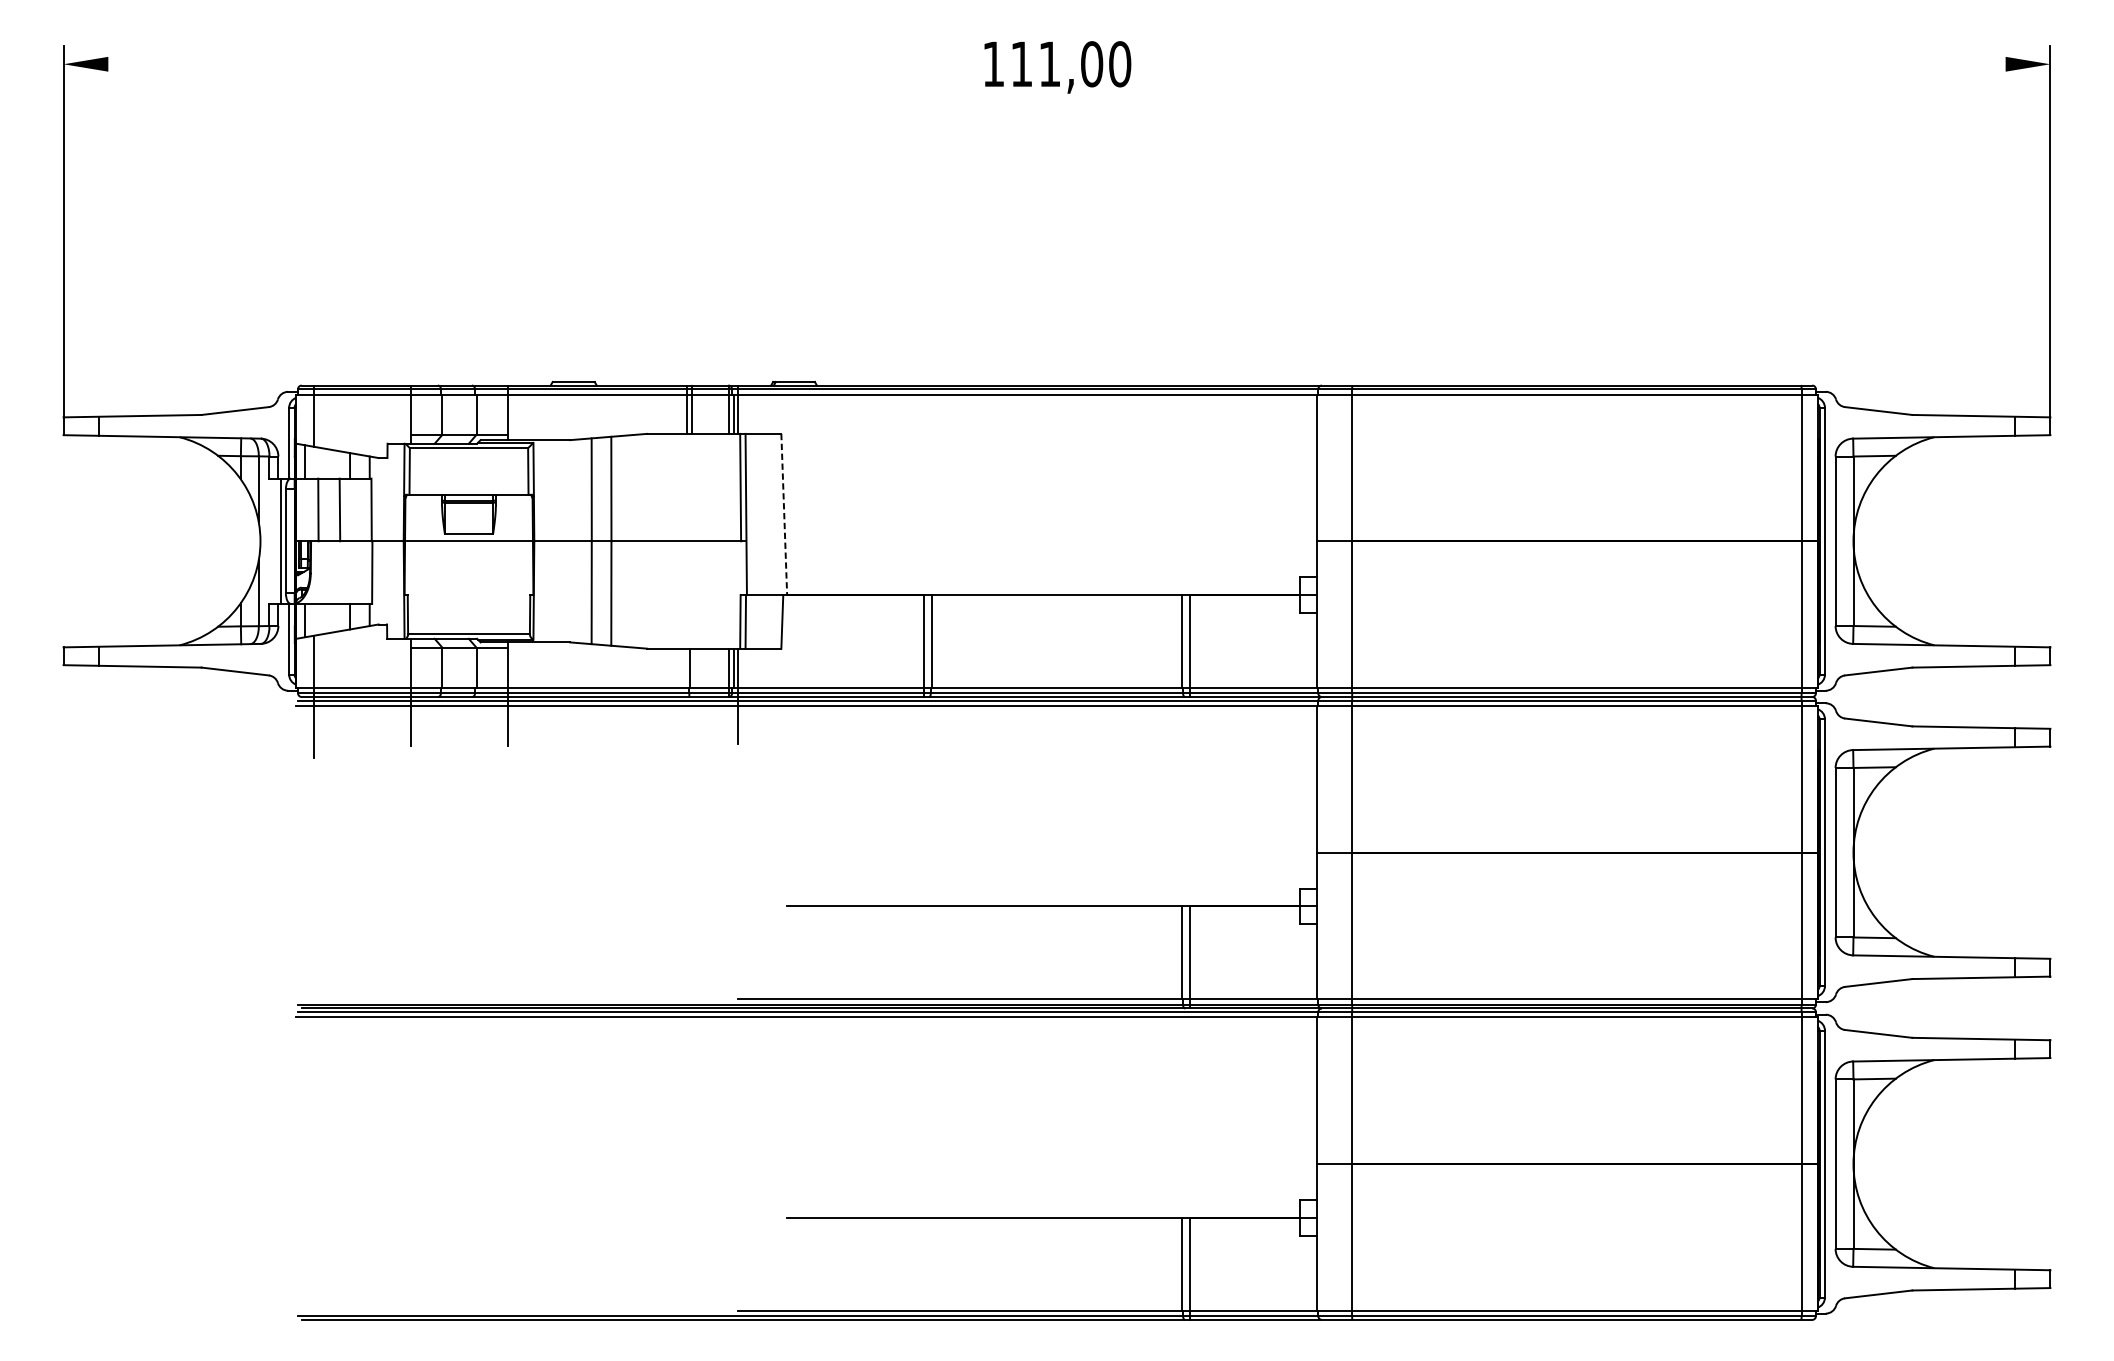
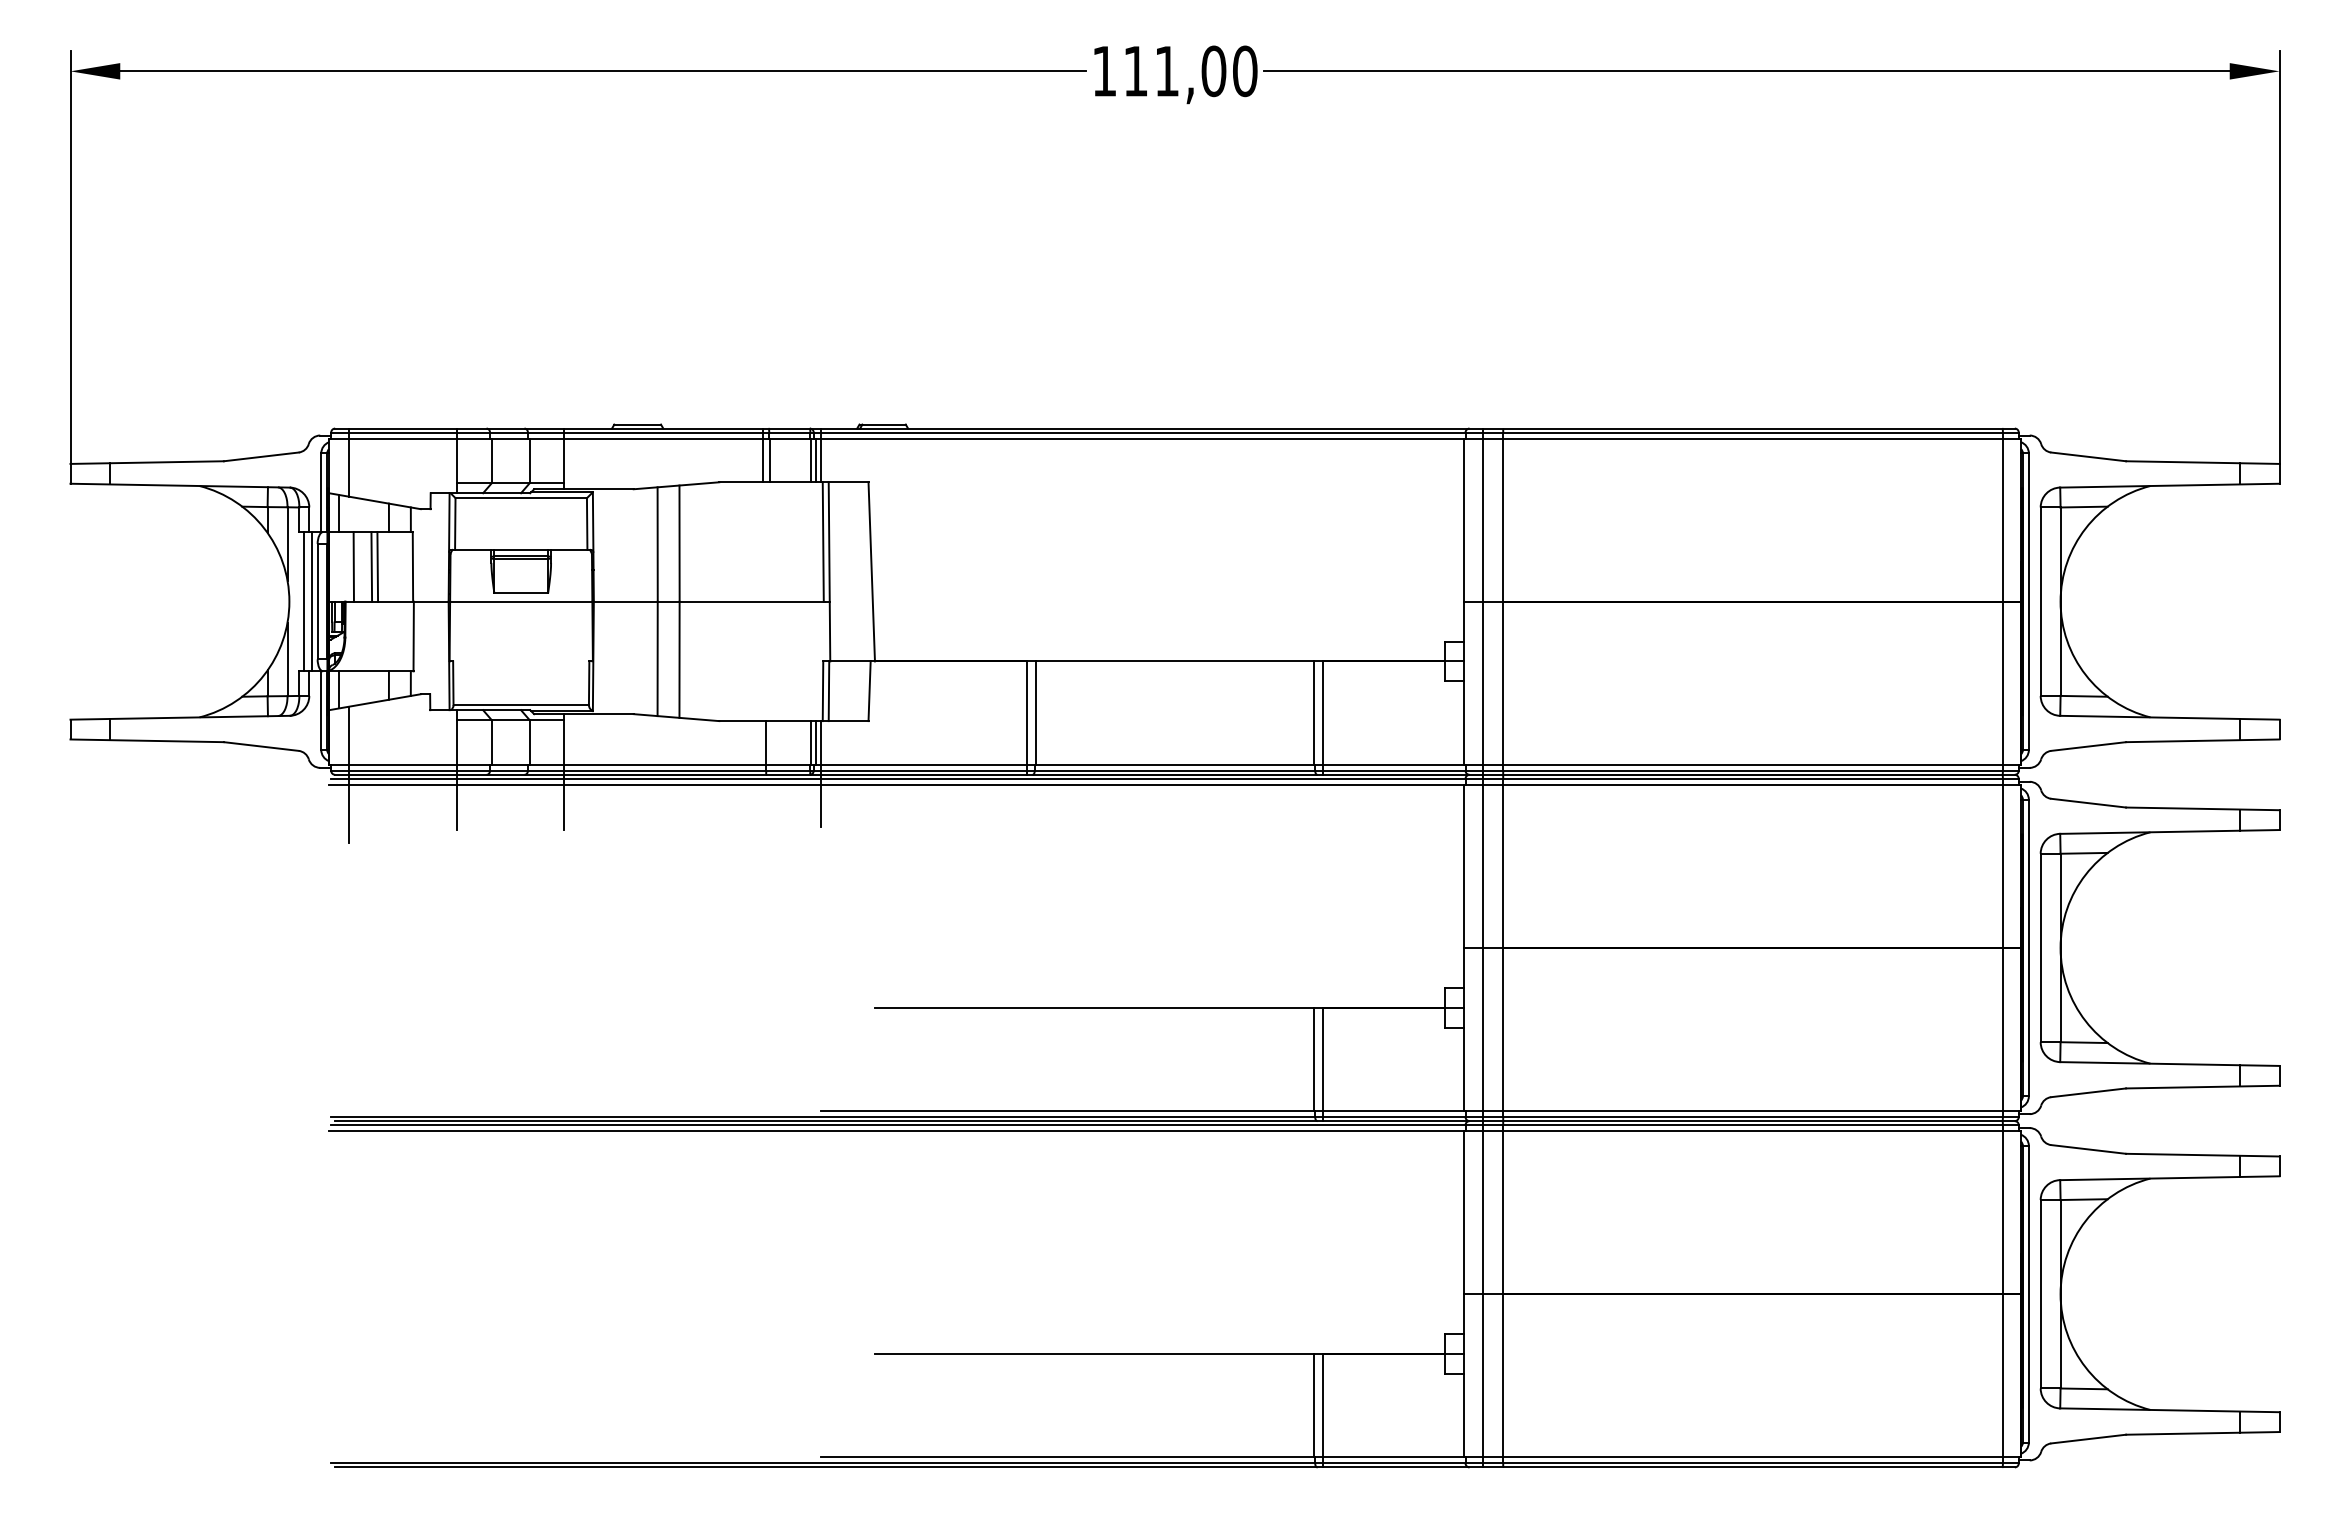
line: (542, 64) -> (603, 71), added
line: (1571, 64) -> (1746, 71), added
line: (334, 509) -> (371, 566), added
line: (784, 514) -> (871, 571), dashed -> solid
line: (273, 541) -> (303, 601), added
line: (1334, 852) -> (1483, 947), added

